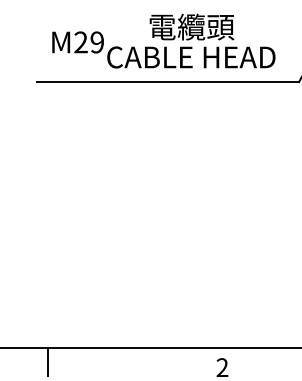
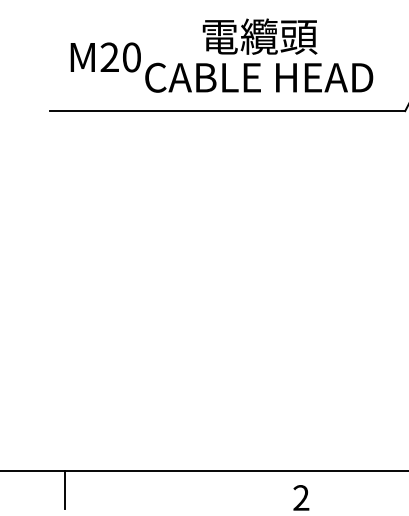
text: (97, 42) -> (132, 57), M29 -> M20

